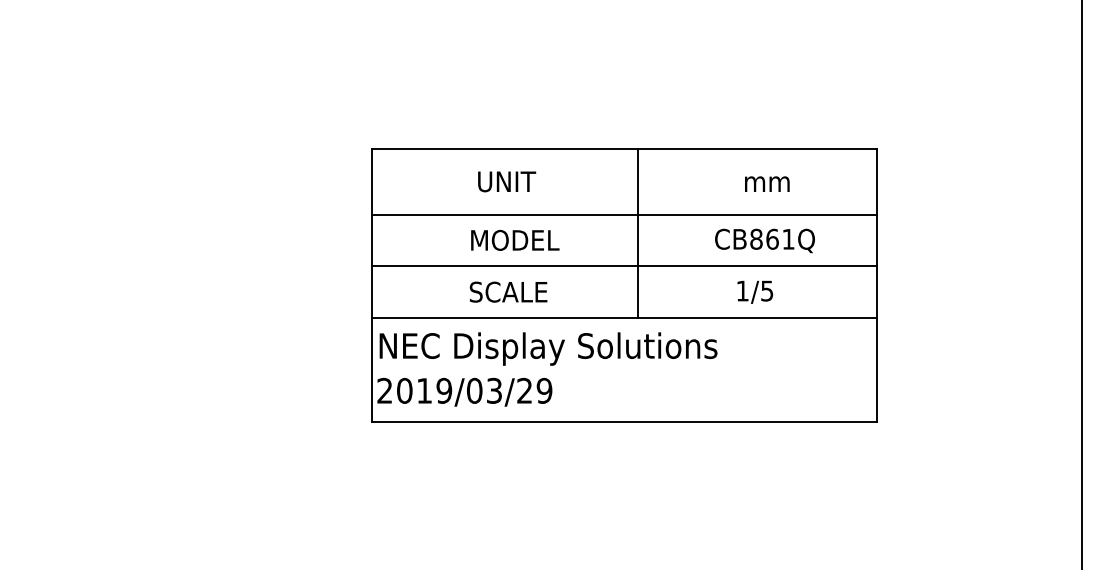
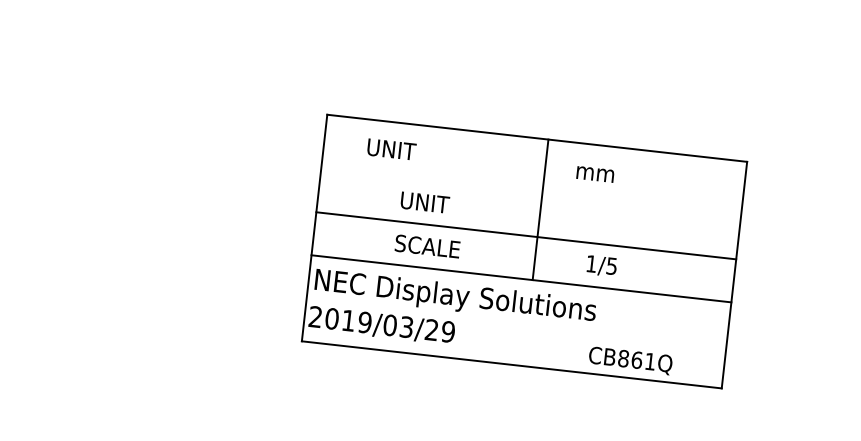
text: (507, 181) -> (392, 149), moved
text: (767, 183) -> (595, 173), moved
line: (623, 214) -> (530, 192), removed
text: (514, 239) -> (437, 203), MODEL -> UNIT
text: (764, 240) -> (630, 360), moved
text: (755, 291) -> (602, 265), moved

